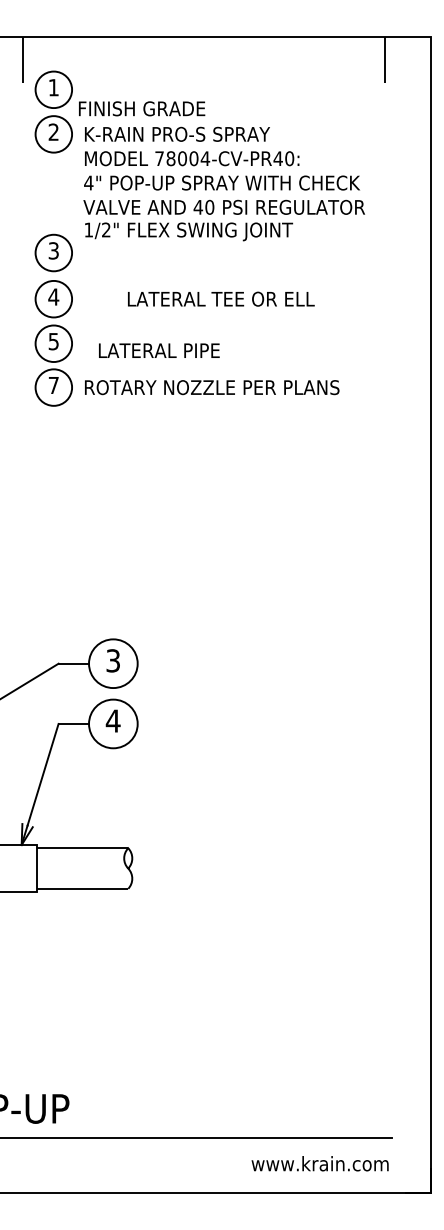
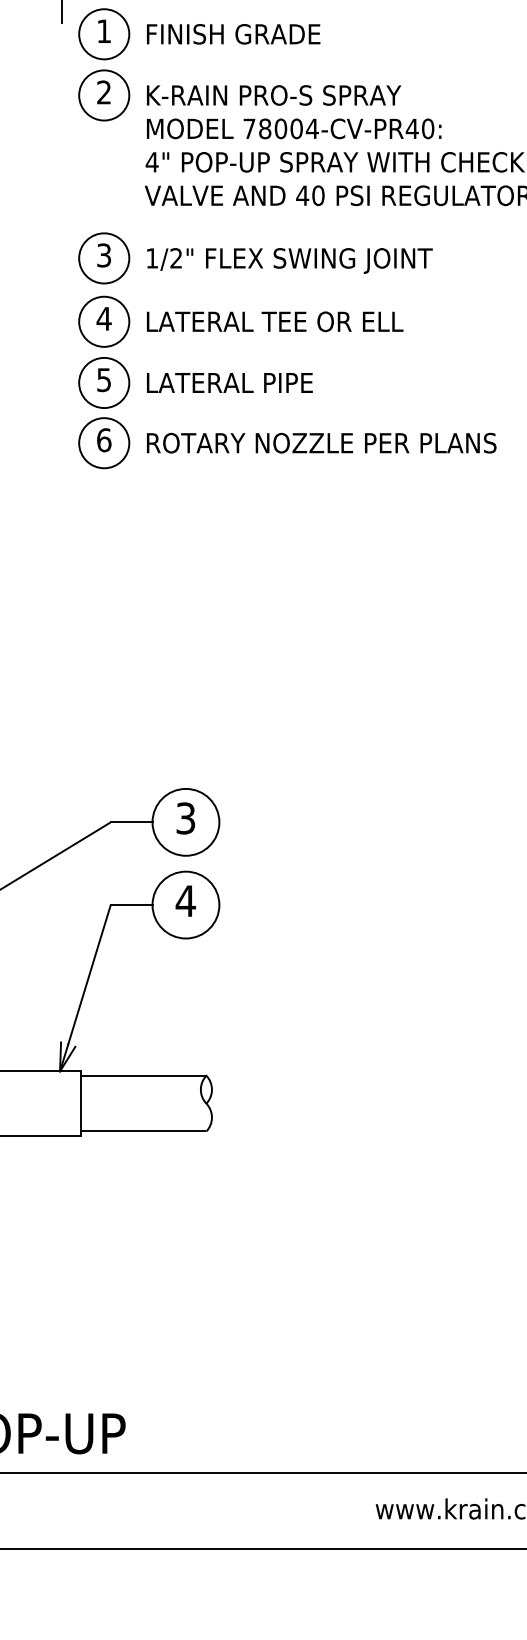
text: (142, 108) -> (234, 33), moved
text: (189, 231) -> (290, 260), moved
text: (221, 298) -> (275, 320), moved
text: (159, 350) -> (230, 382), moved
text: (53, 385) -> (103, 440), 7 -> 6

